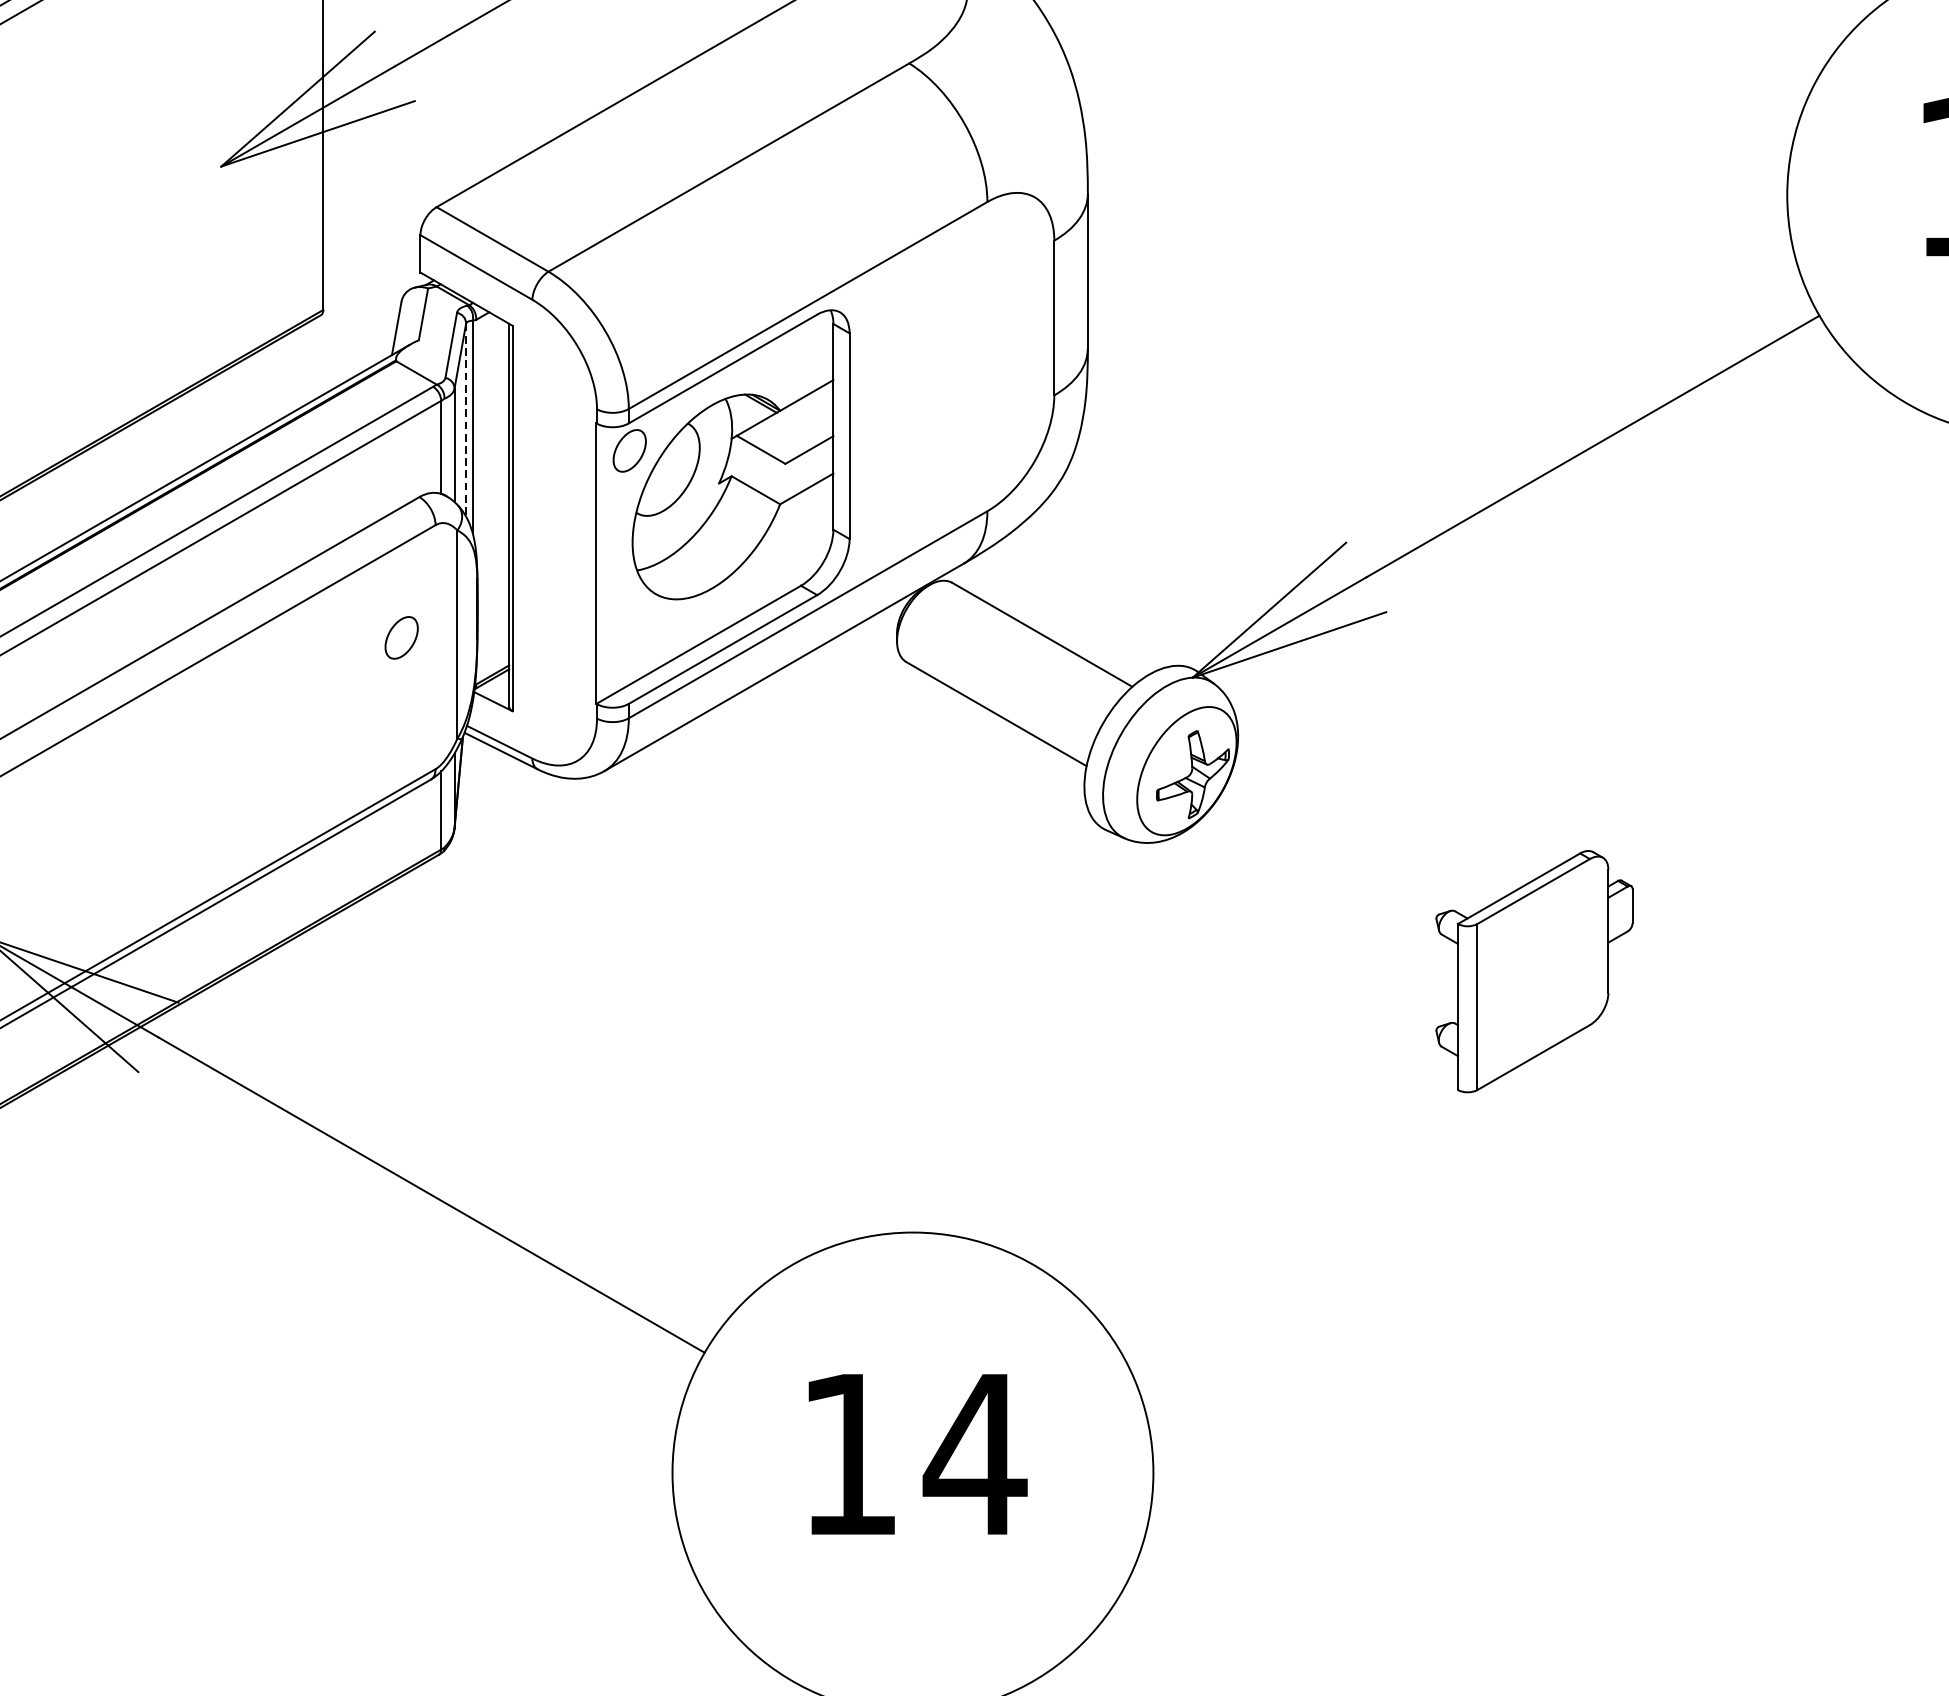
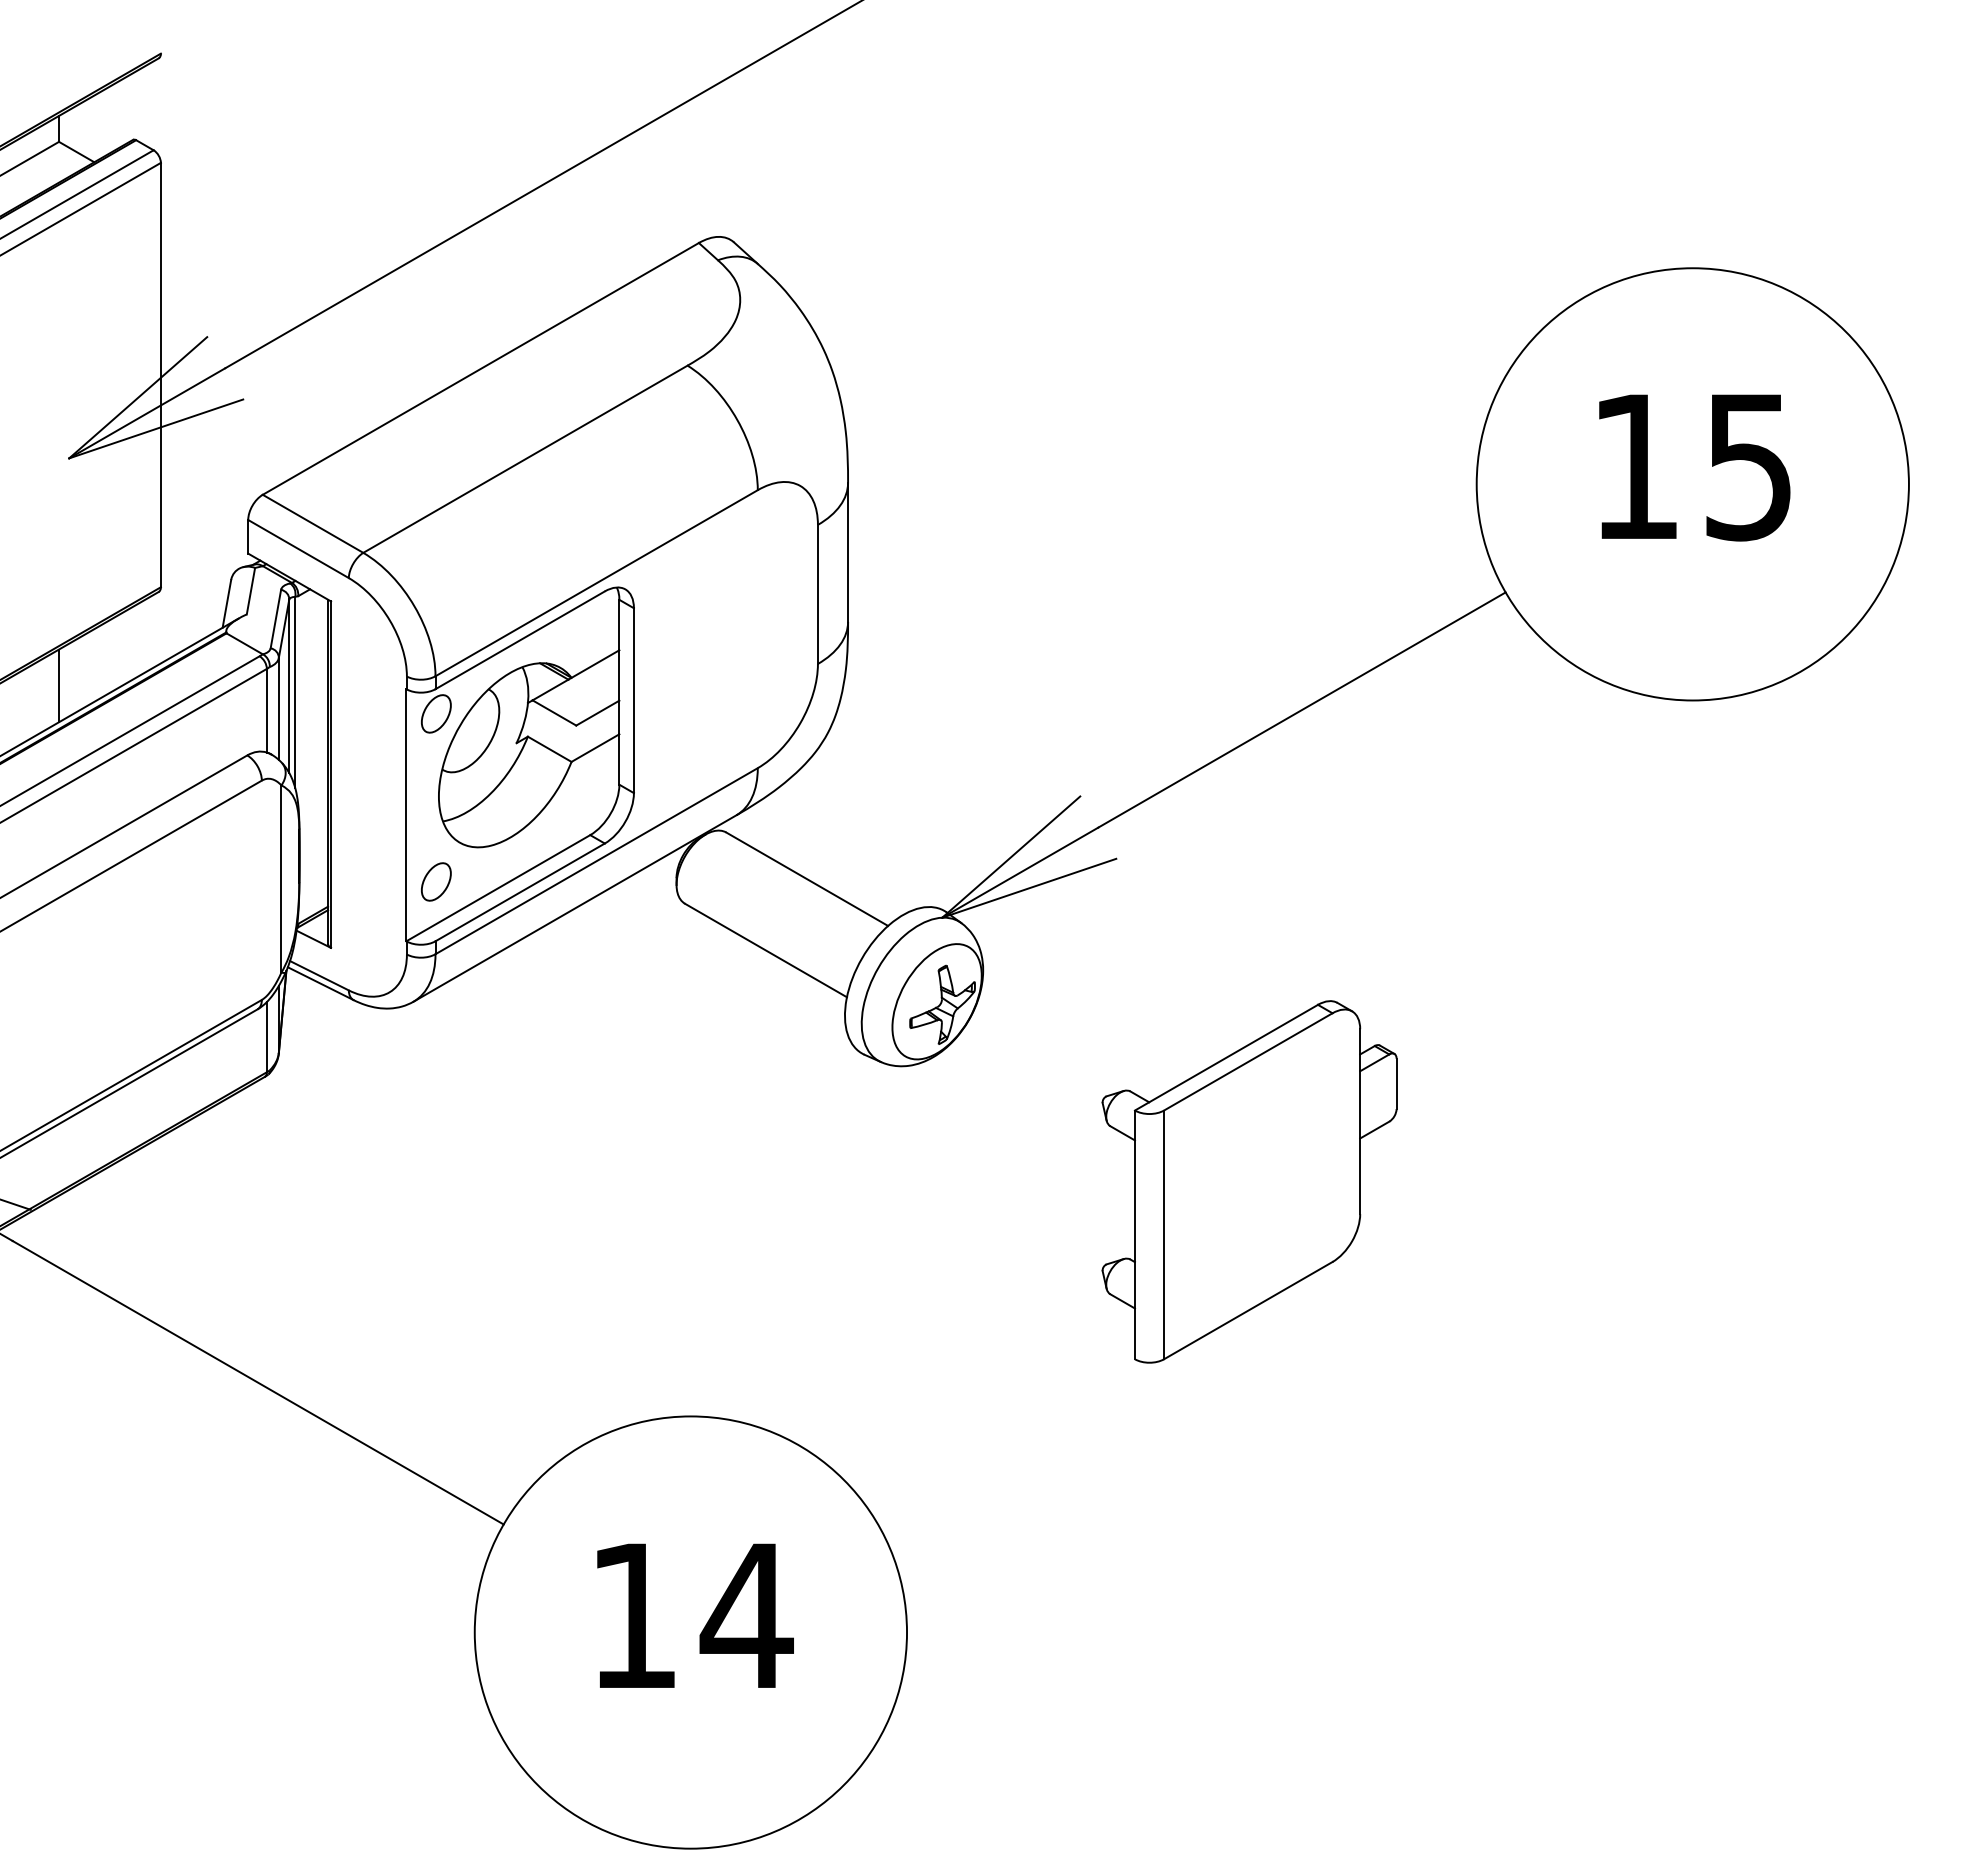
line: (210, 419) -> (59, 685), added
line: (466, 420) -> (289, 686), dashed -> solid
part: (401, 637) -> (436, 881), moved
part: (1534, 971) -> (1249, 1181), size x1.67

